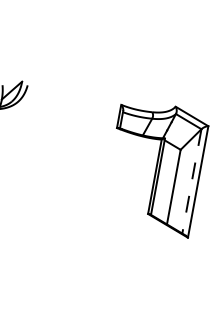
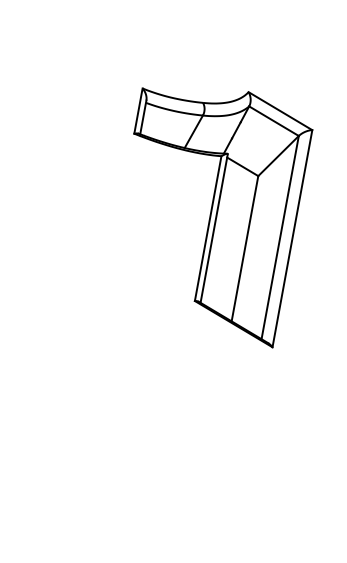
line: (191, 181) -> (279, 237), dashed -> solid

